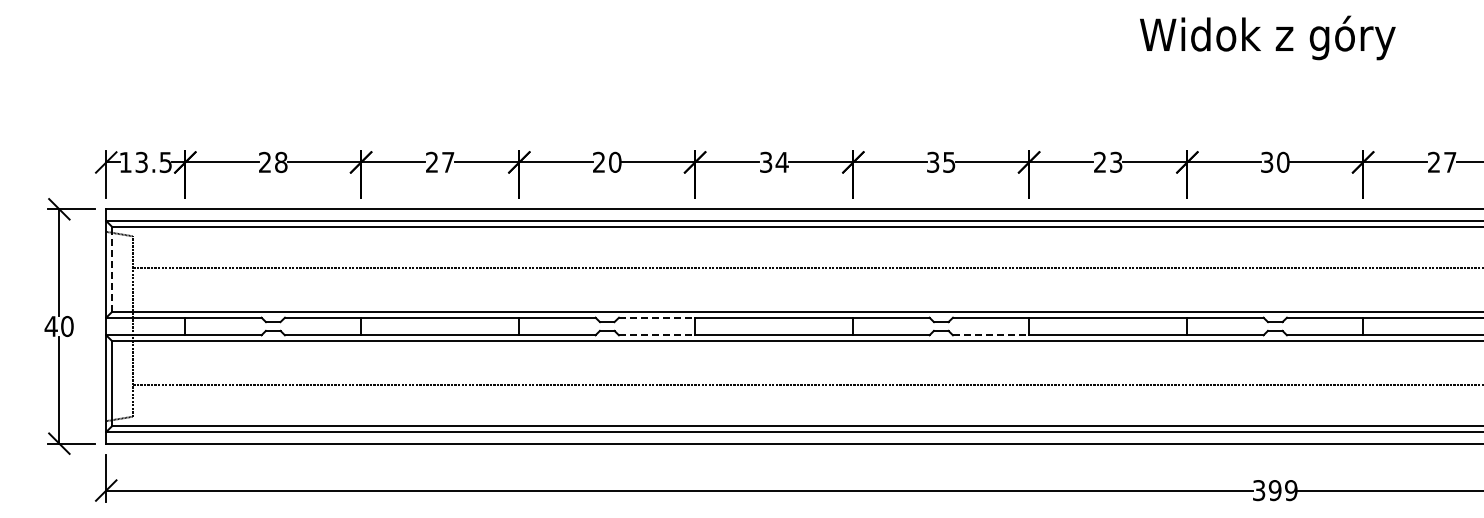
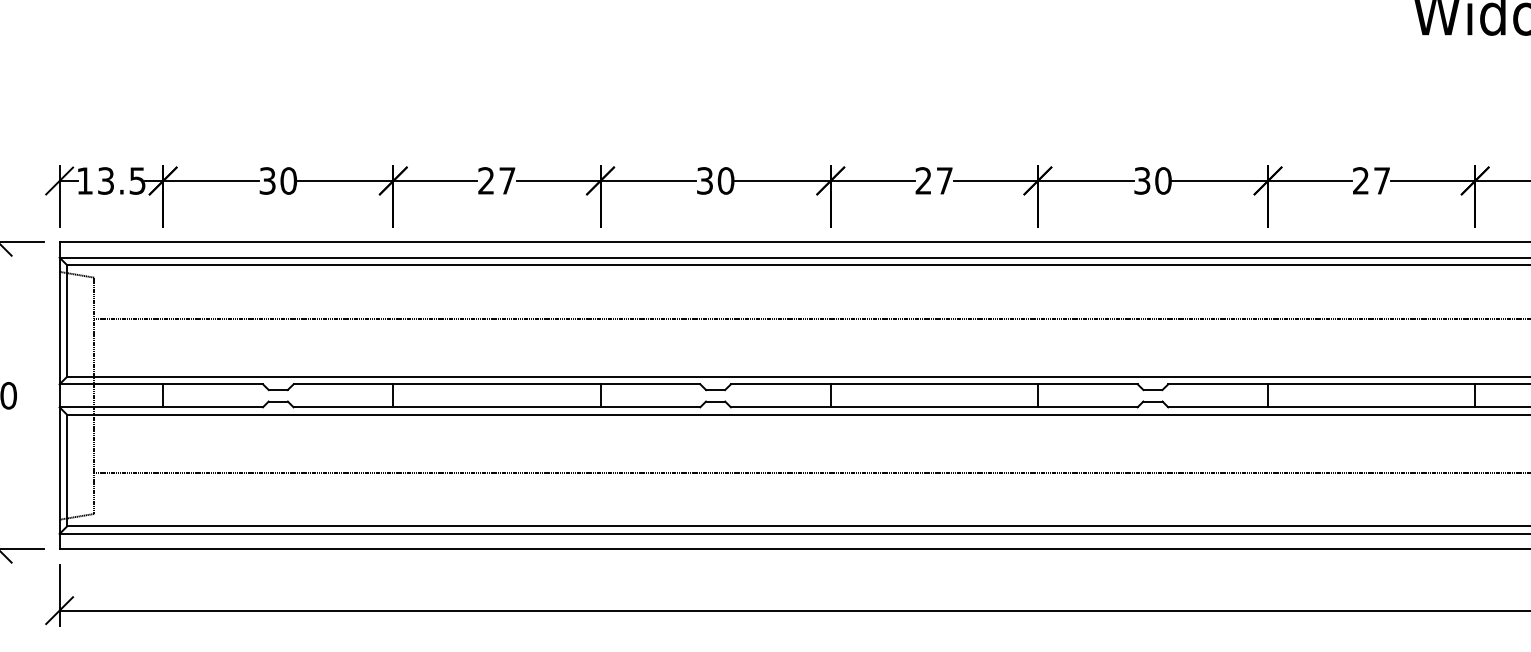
text: (949, 161) -> (1163, 179), 35 -> 30
text: (1116, 161) -> (1382, 179), 23 -> 27
text: (273, 162) -> (278, 181), 28 -> 30
text: (599, 162) -> (705, 181), 20 -> 30
text: (774, 162) -> (934, 181), 34 -> 27
line: (112, 268) -> (67, 319), dashed -> solid
line: (657, 317) -> (781, 384), dashed -> solid
line: (657, 335) -> (781, 407), dashed -> solid
line: (991, 335) -> (1218, 407), dashed -> solid

